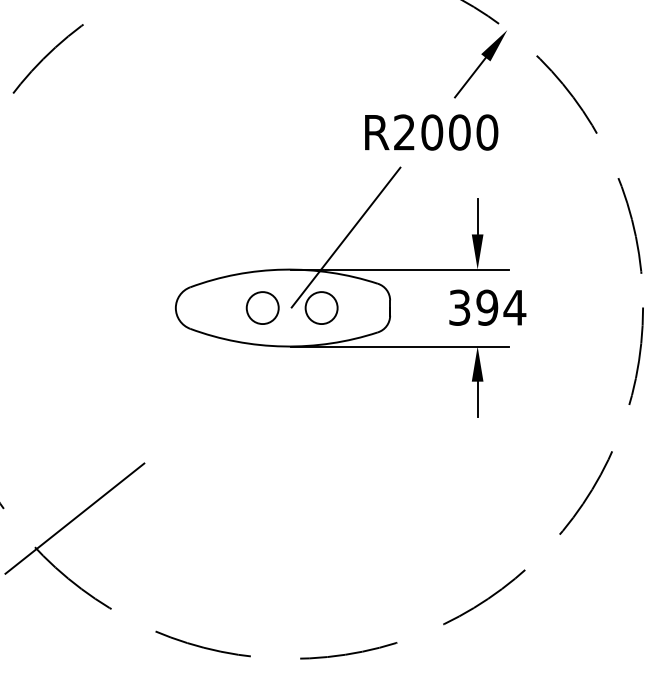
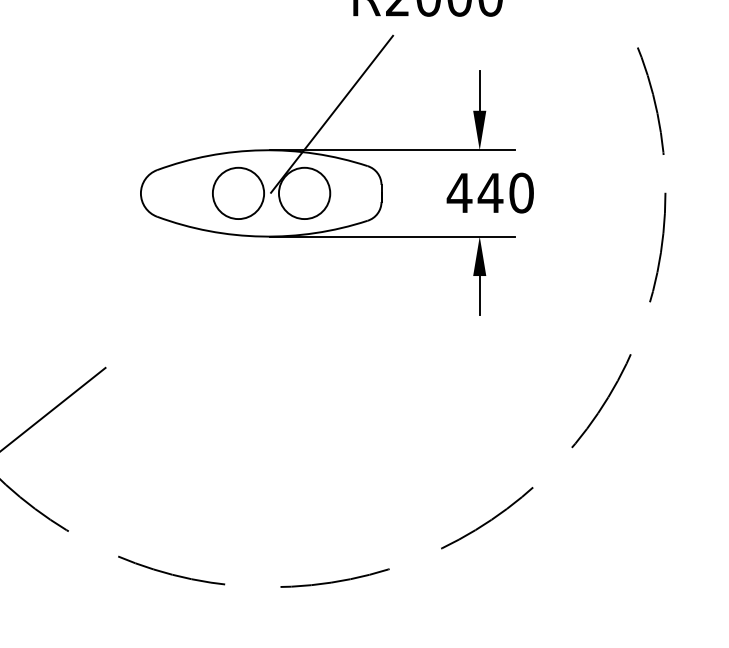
circle: (262, 307) -> (238, 192), size x1.43
circle: (321, 307) -> (304, 192), size x1.43
text: (487, 307) -> (490, 192), 394 -> 440

